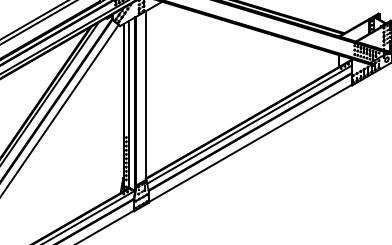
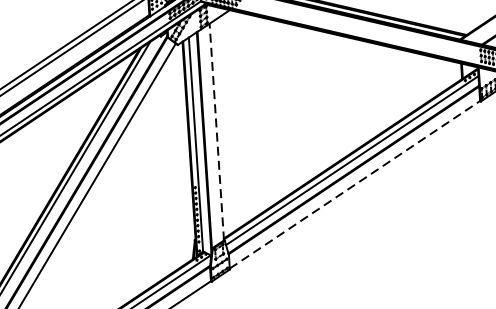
line: (145, 95) -> (216, 131), solid -> dashed
line: (250, 143) -> (355, 184), solid -> dashed

